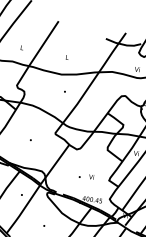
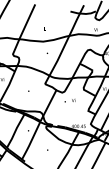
text: (85, 176) -> (69, 100), moved

